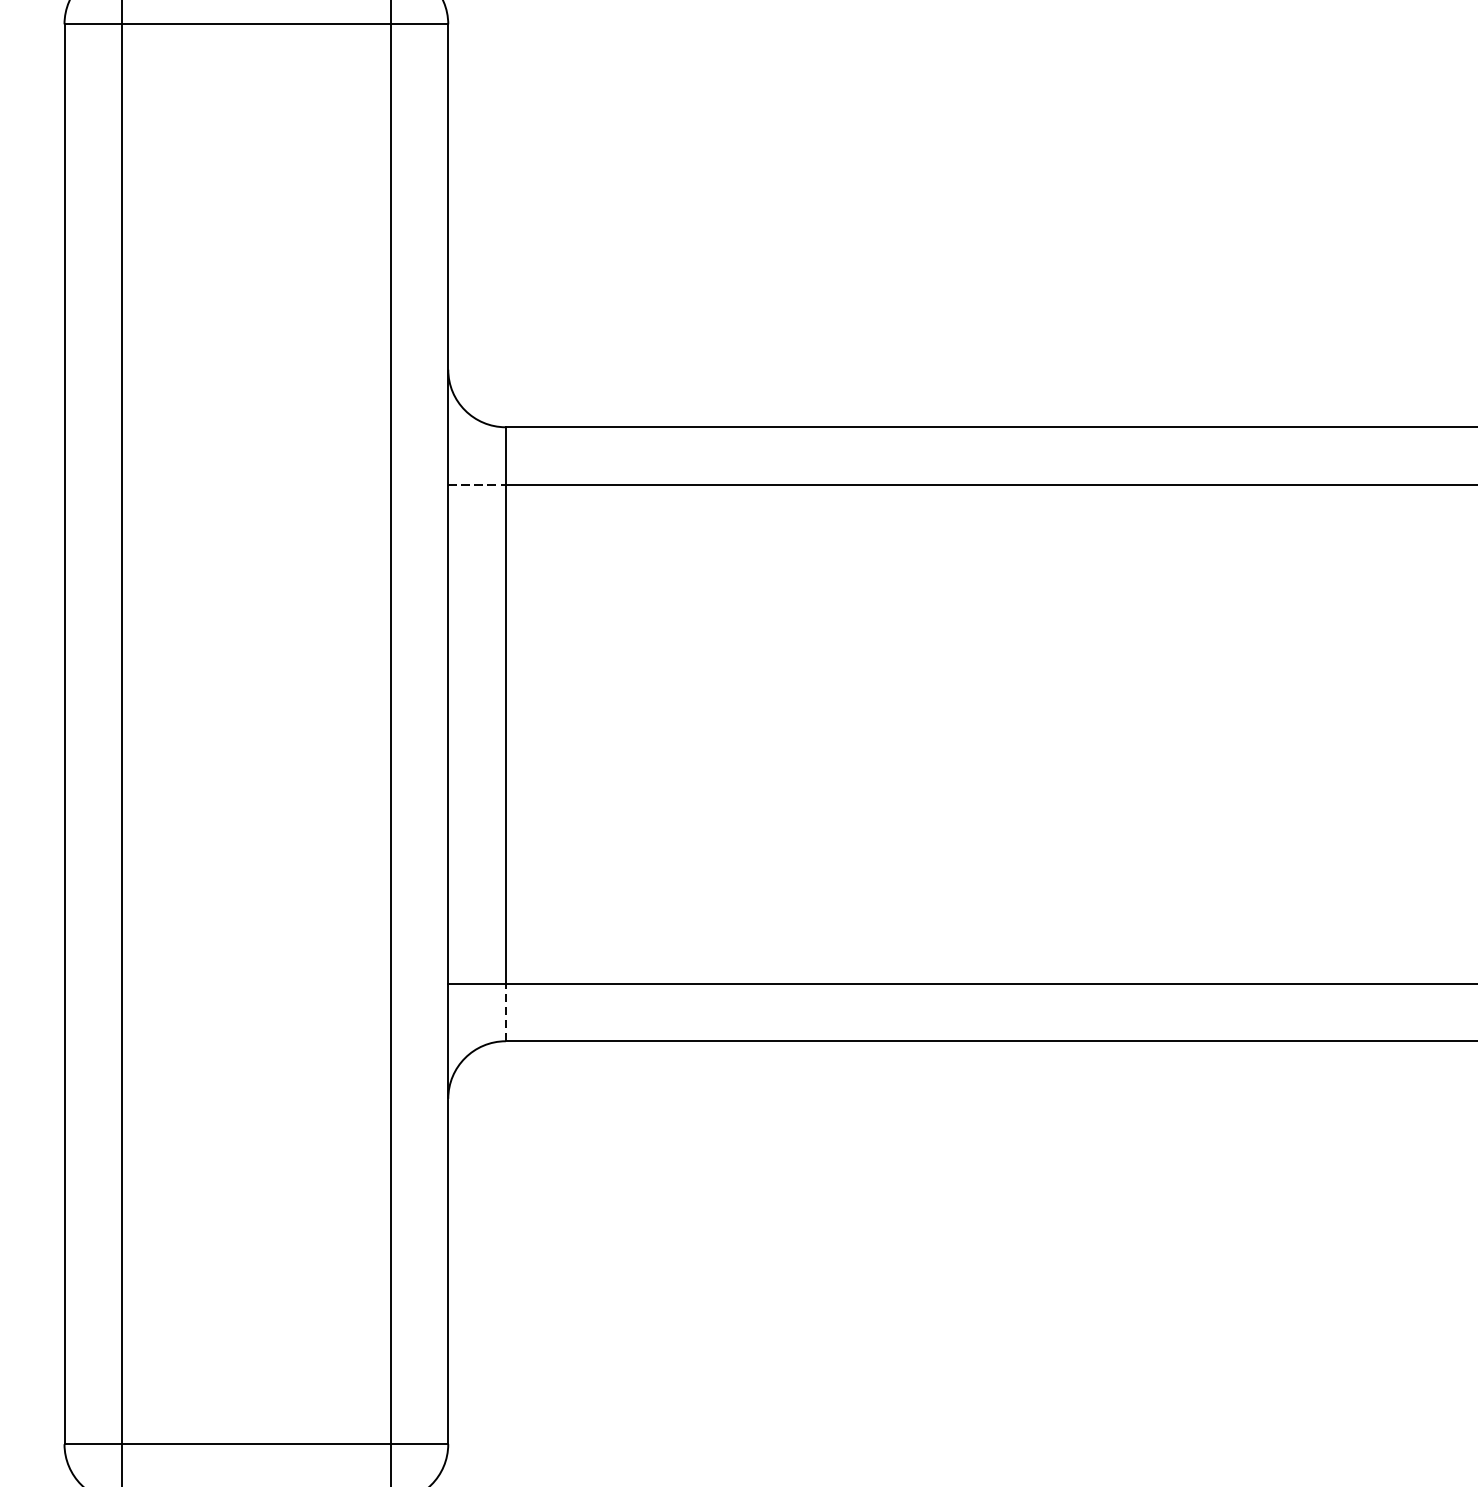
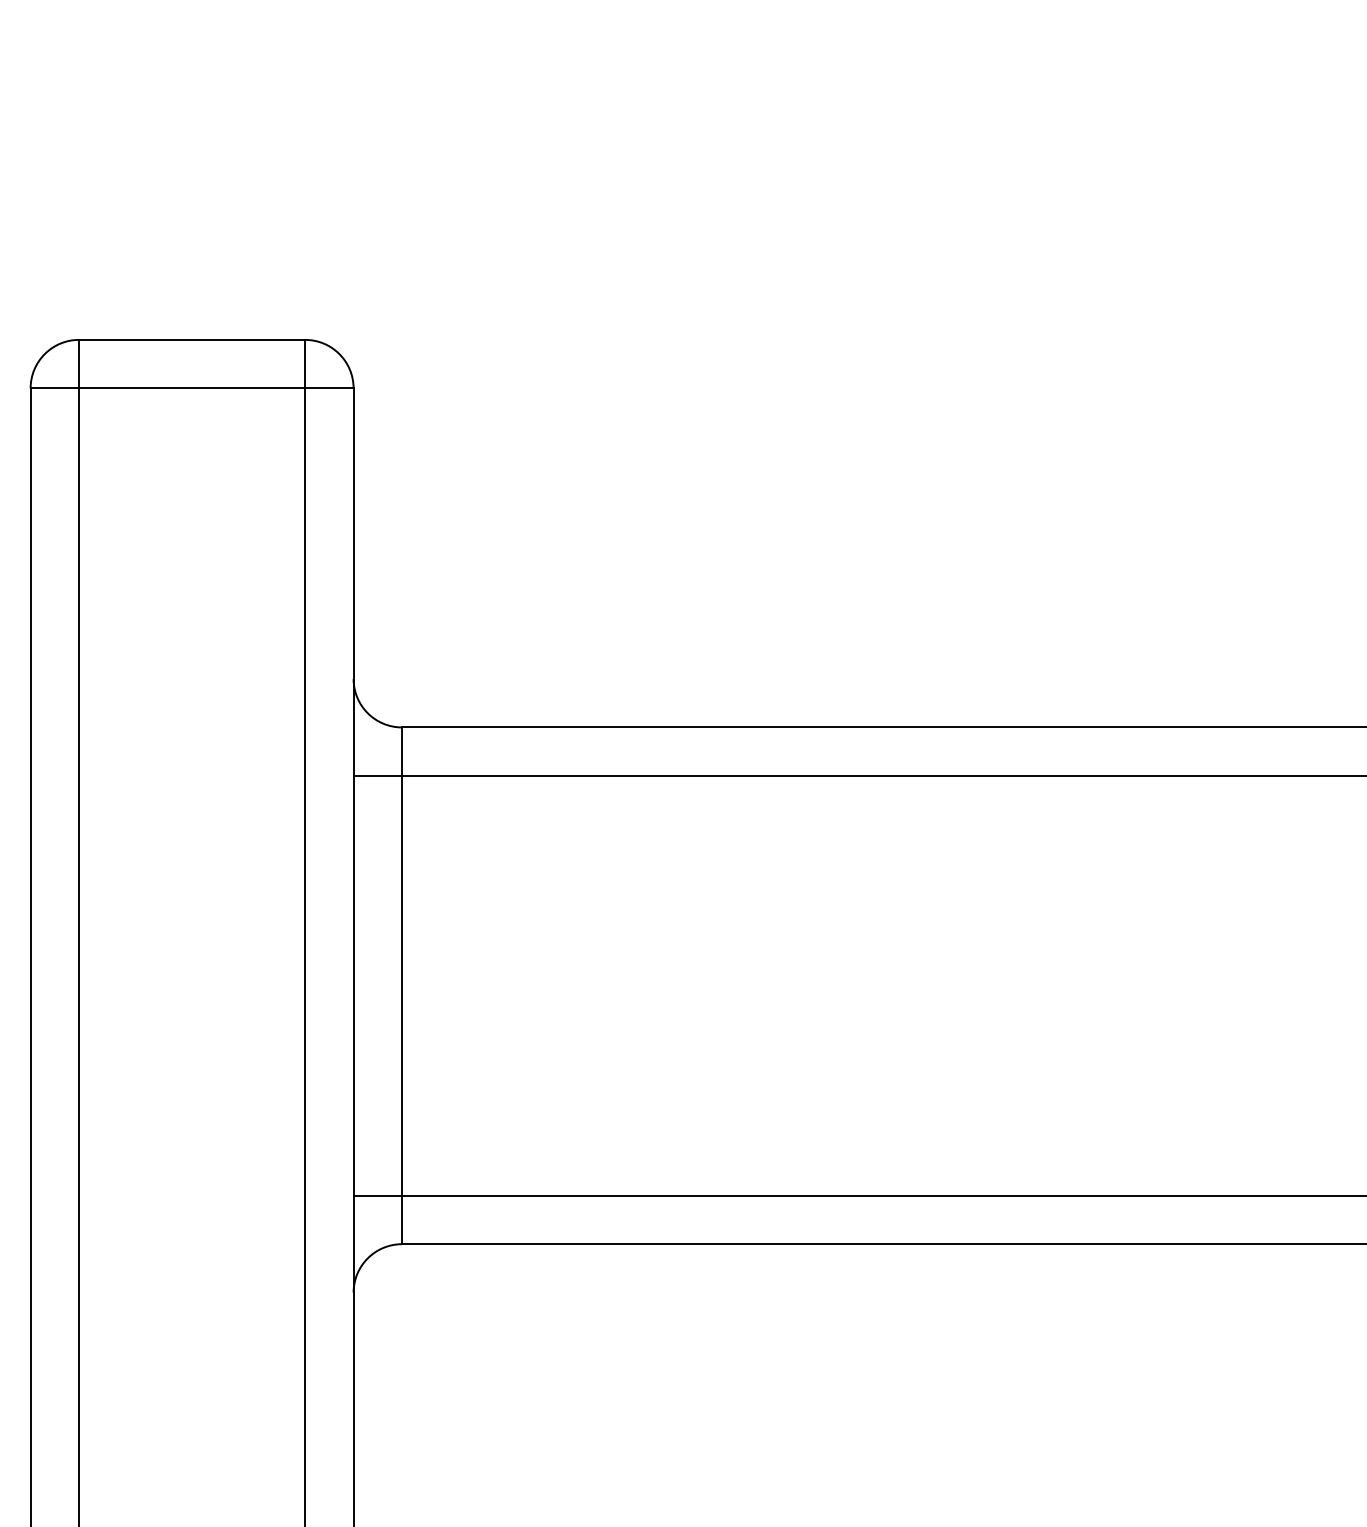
line: (477, 484) -> (378, 775), dashed -> solid
line: (506, 1011) -> (402, 1219), dashed -> solid

